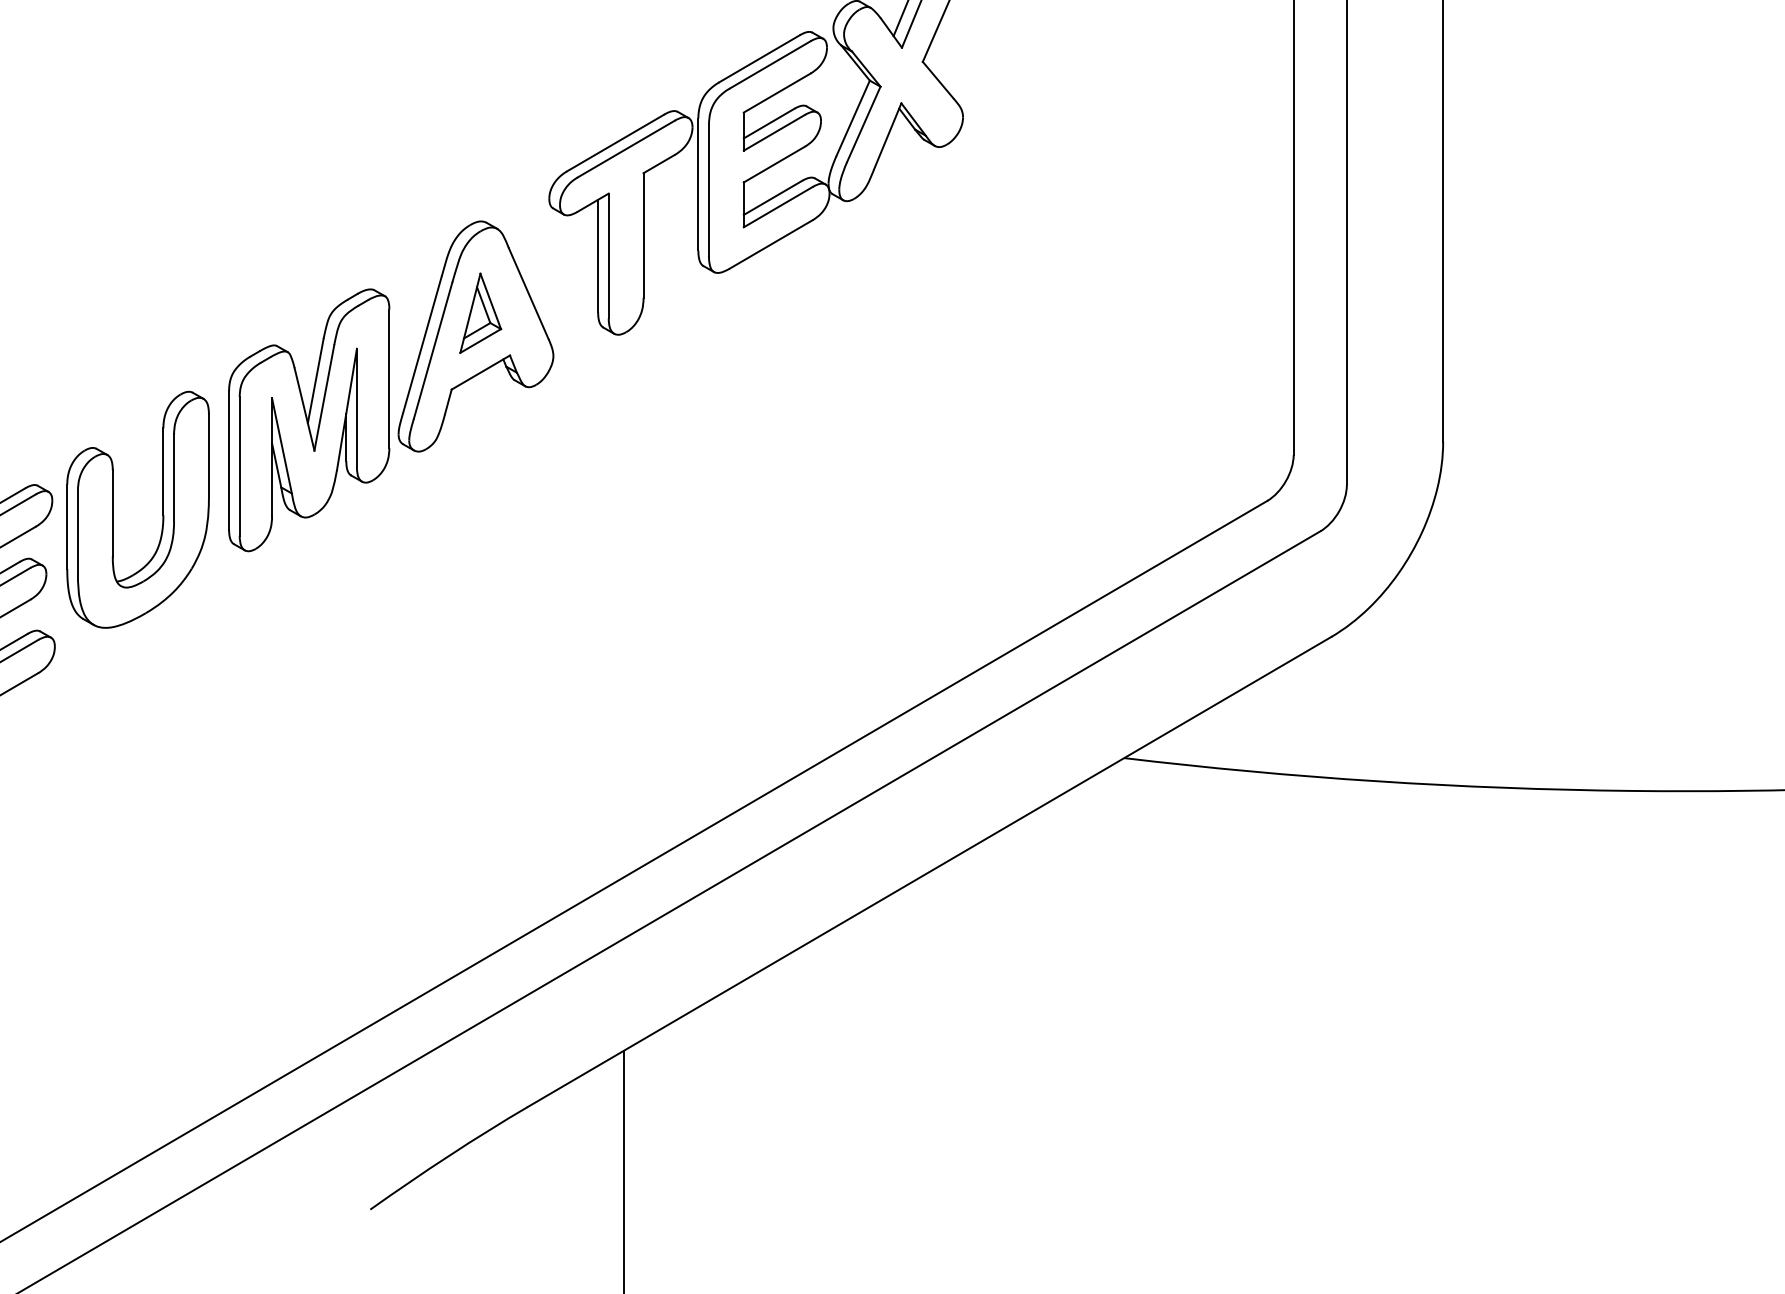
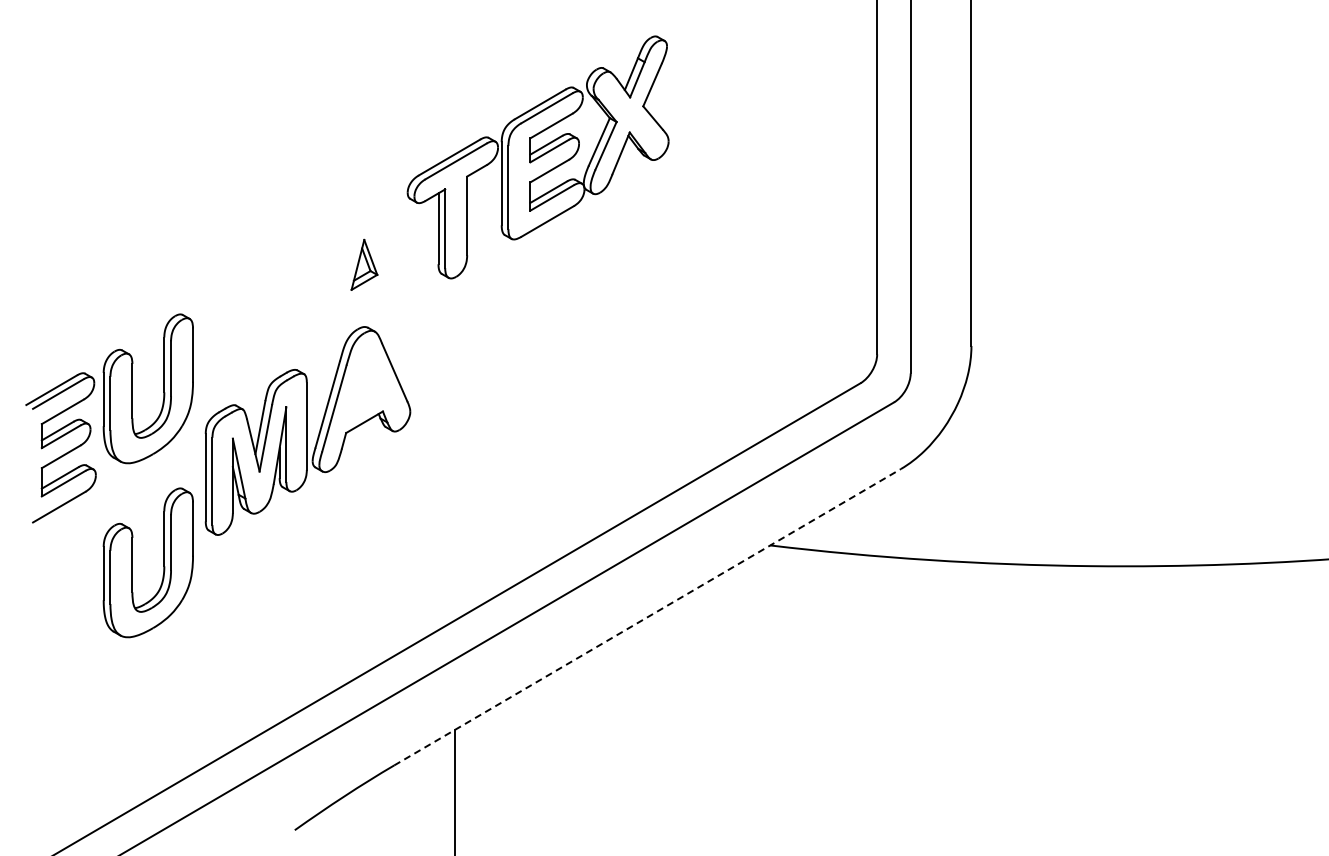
part: (390, 385) -> (307, 430), moved
part: (112, 785) -> (132, 562), added
line: (929, 872) -> (647, 617), solid -> dashed

